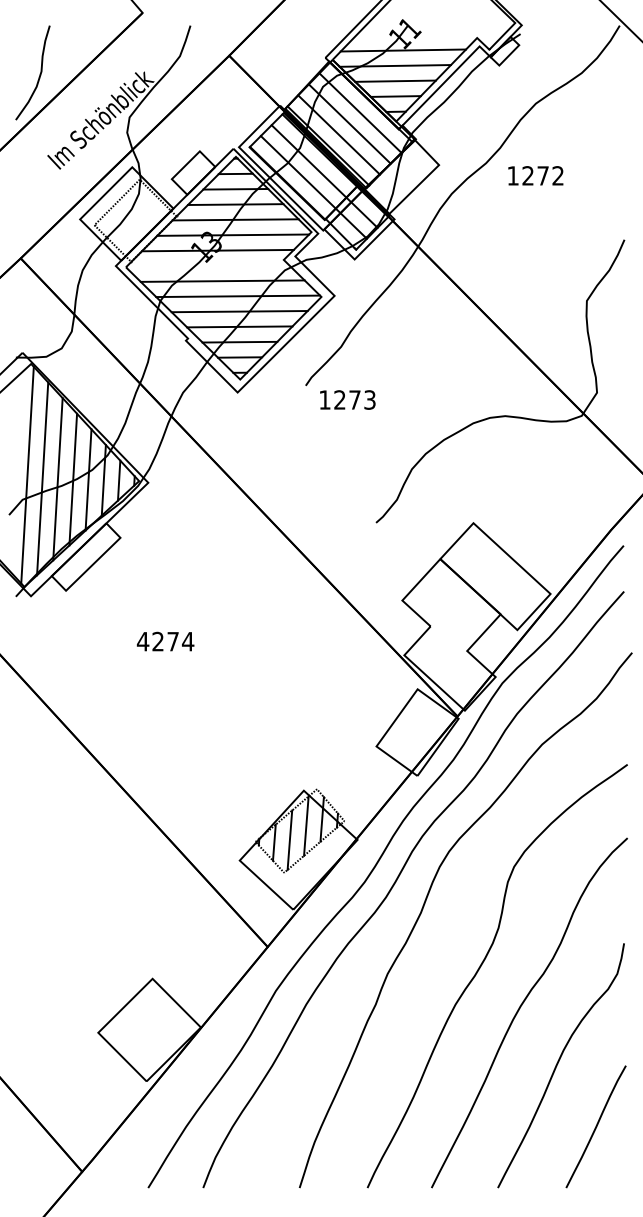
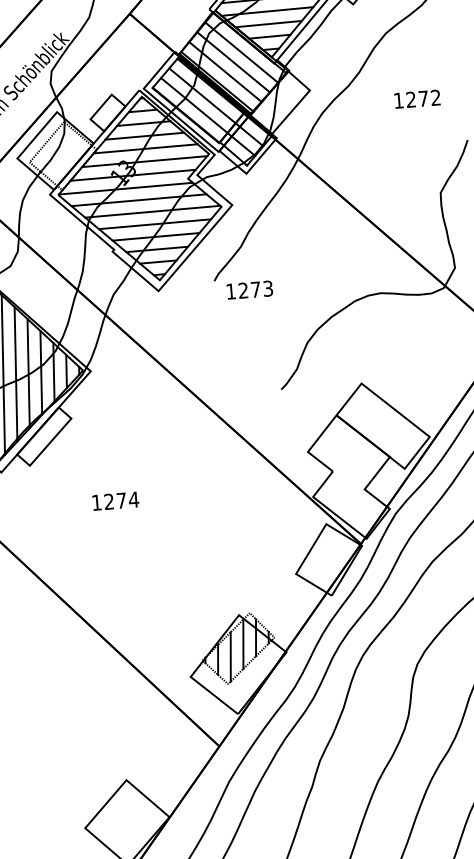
text: (535, 175) -> (417, 98), moved
line: (207, 265) -> (125, 188), added
text: (142, 641) -> (96, 502), 4274 -> 1274

